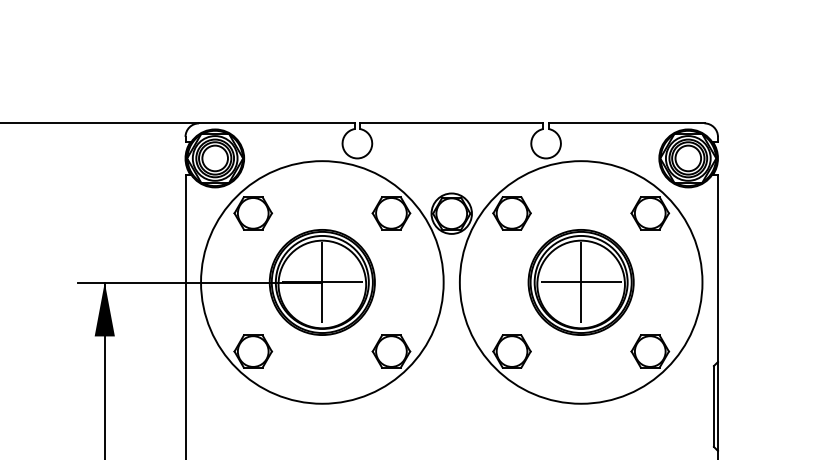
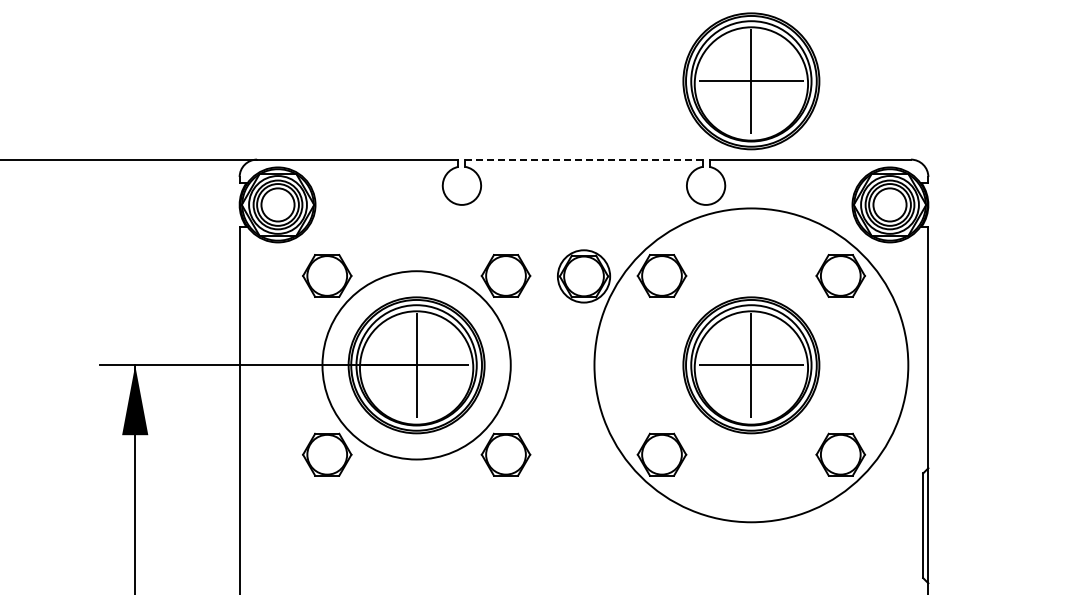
part: (581, 63) -> (751, 81), added
line: (452, 123) -> (584, 159), solid -> dashed
circle: (322, 282) -> (416, 365), size x0.6

